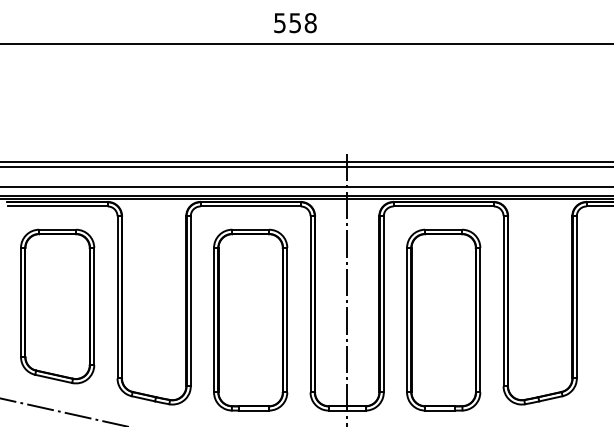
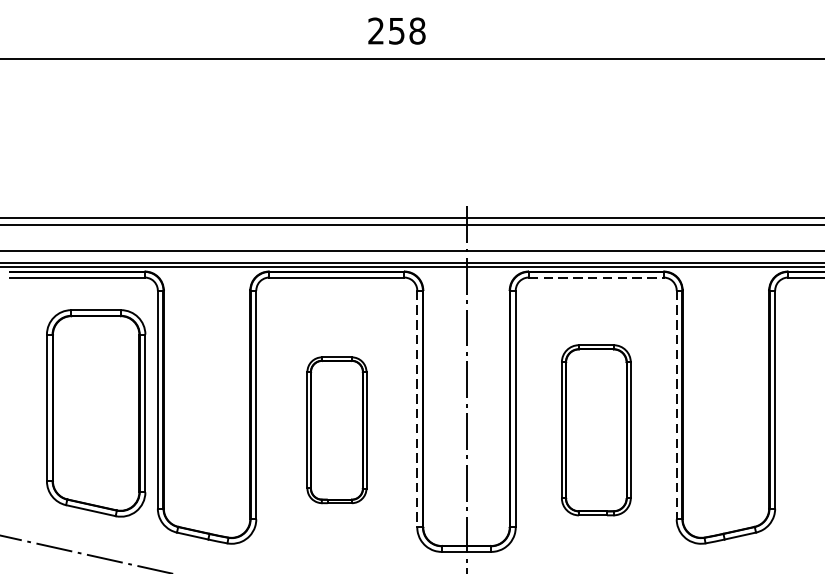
text: (279, 23) -> (375, 31), 558 -> 258
line: (444, 206) -> (597, 277), solid -> dashed
line: (503, 301) -> (676, 405), solid -> dashed
line: (310, 304) -> (417, 409), solid -> dashed
part: (57, 306) -> (95, 413), moved
part: (250, 319) -> (336, 429), size x0.6
part: (443, 319) -> (595, 429), size x0.7

